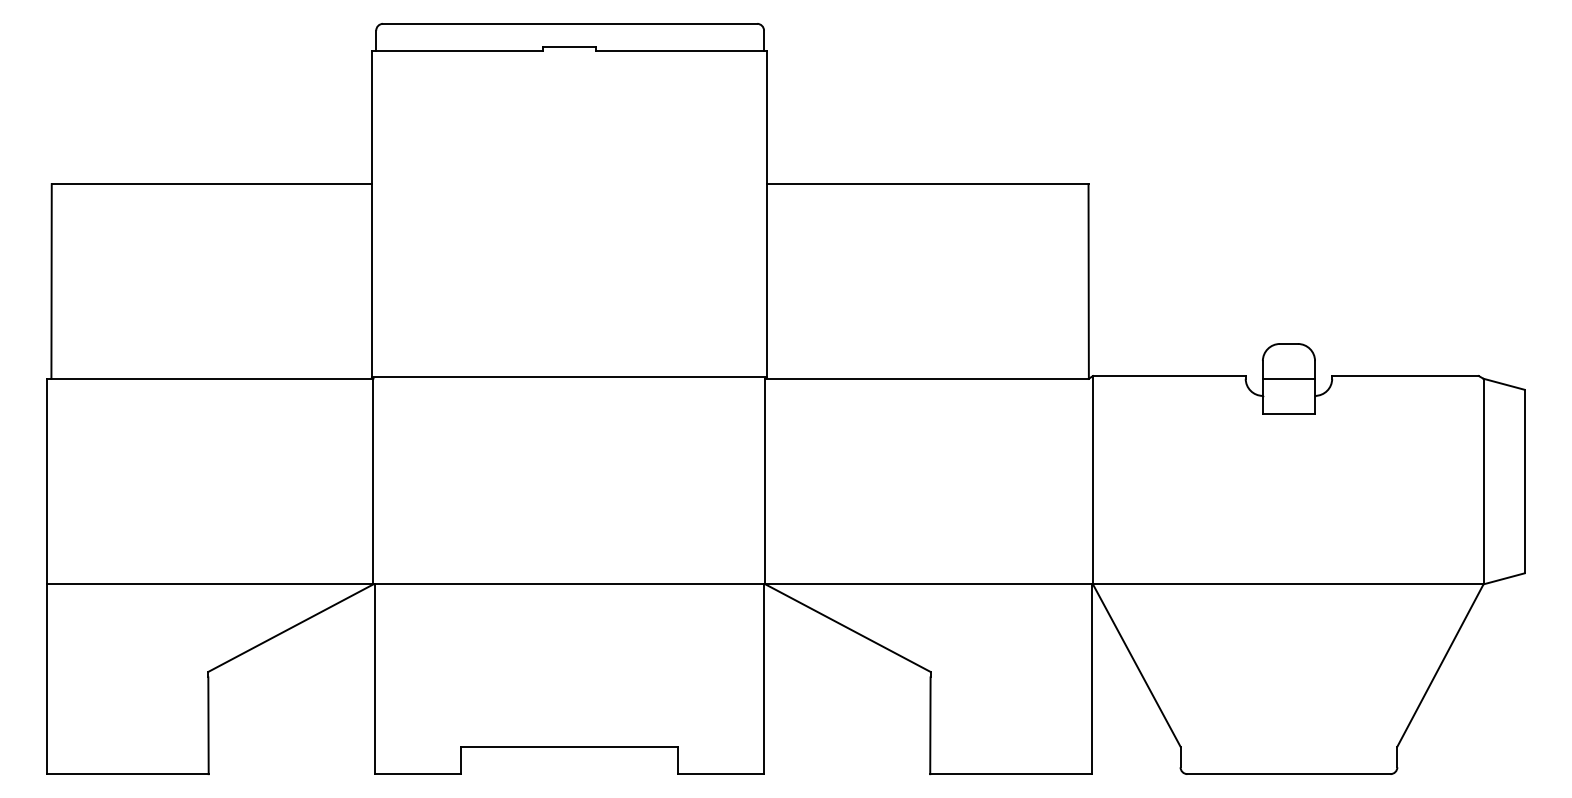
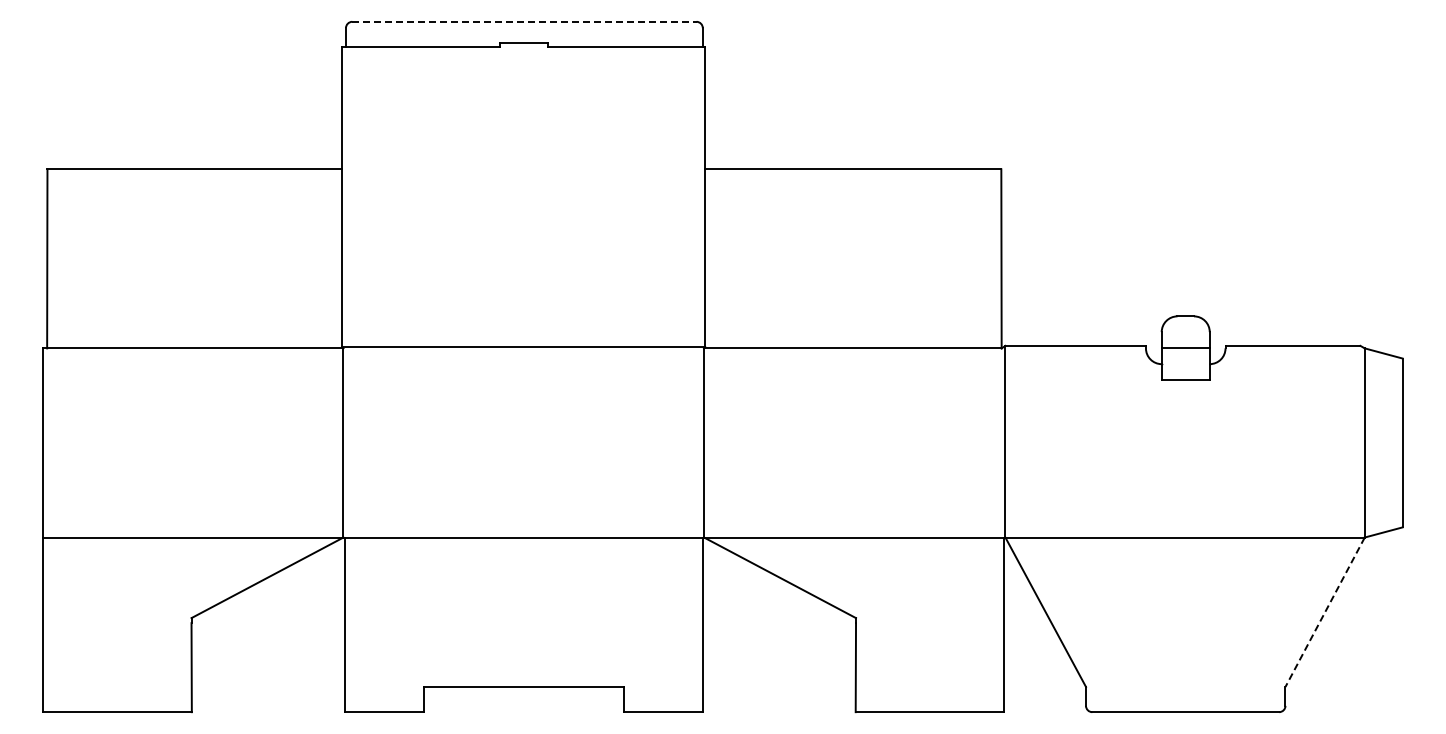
line: (570, 23) -> (524, 21), solid -> dashed
line: (1440, 665) -> (1325, 612), solid -> dashed

